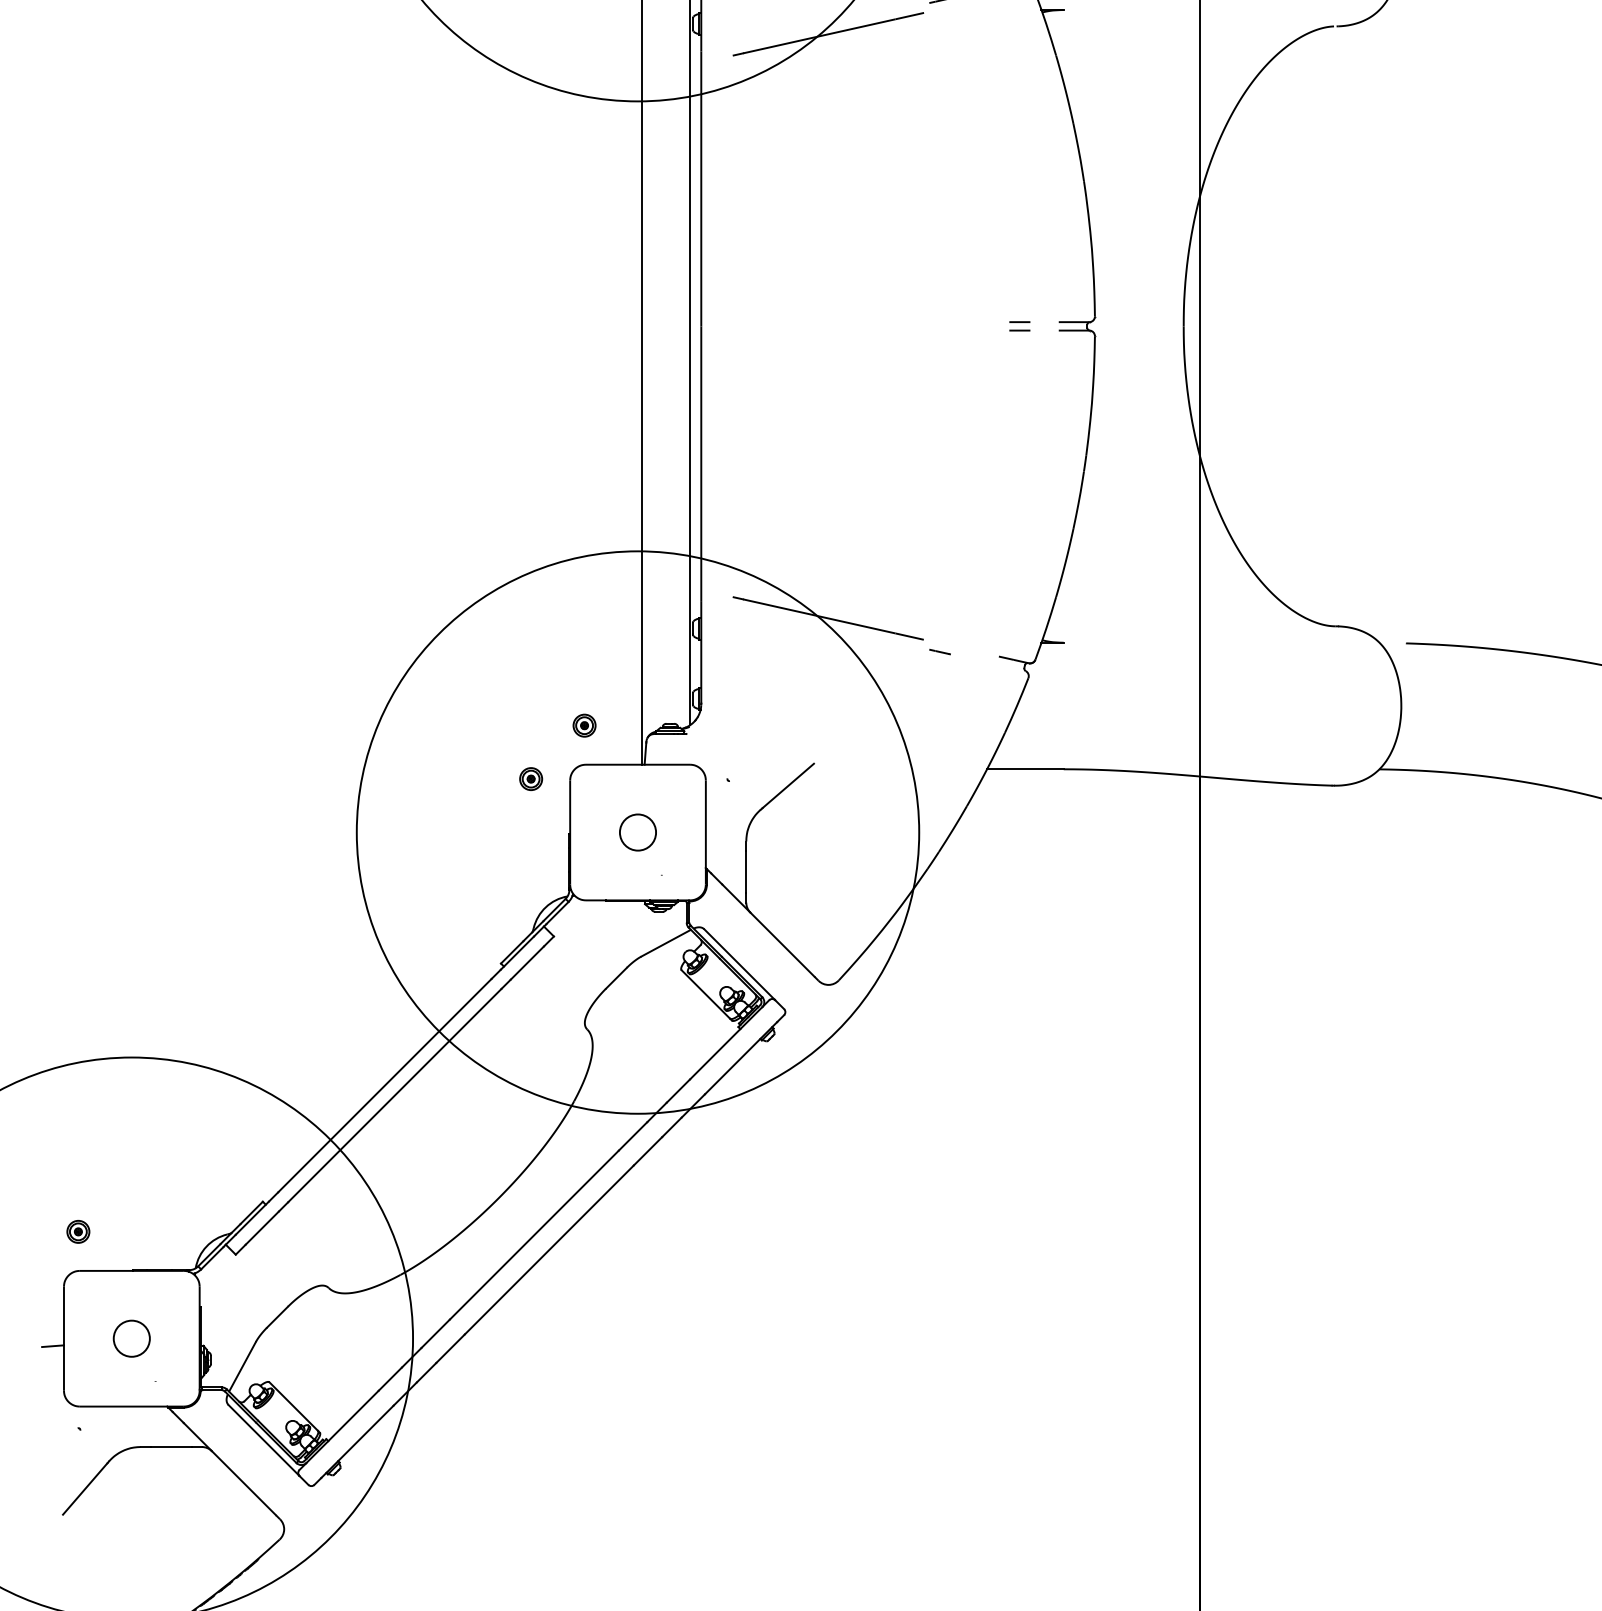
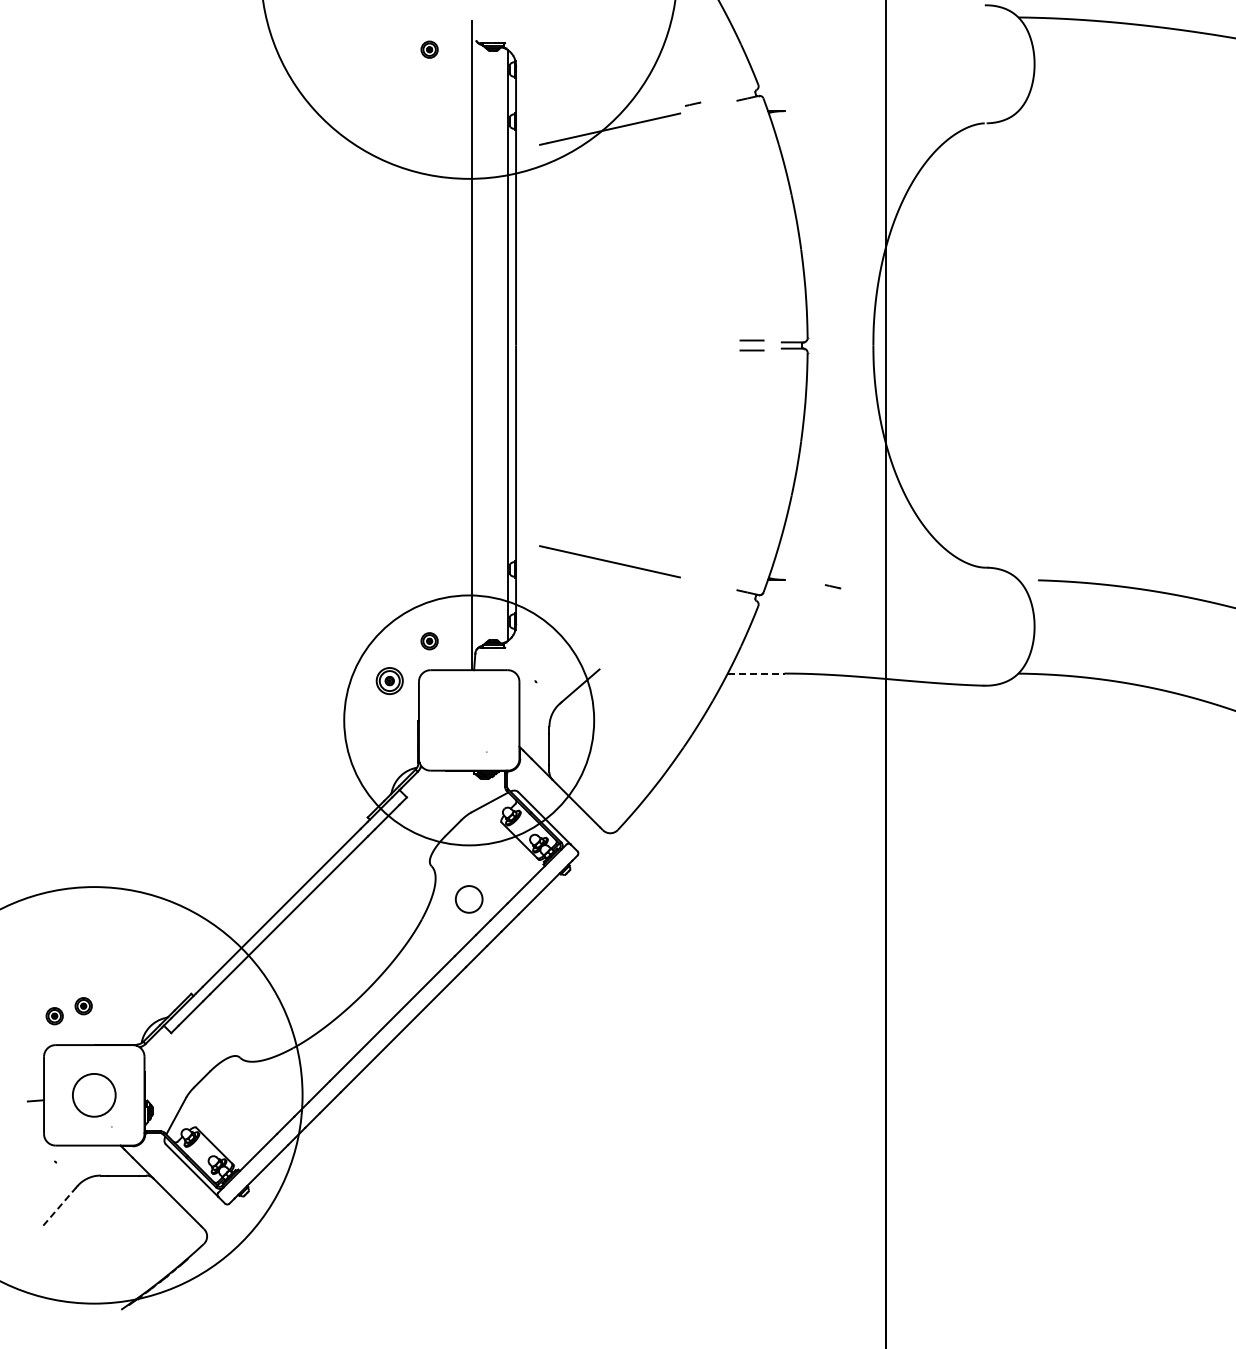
part: (1019, 326) -> (751, 345), size x1.6
line: (939, 651) -> (832, 586), moved
line: (1025, 769) -> (756, 673), solid -> dashed
part: (531, 778) -> (390, 680), size x1.6
circle: (637, 832) -> (468, 720), size x0.6
circle: (637, 832) -> (468, 899), moved
part: (117, 1218) -> (83, 1006), added
circle: (130, 1337) -> (93, 1094), size x1.6
line: (86, 1488) -> (60, 1206), solid -> dashed

